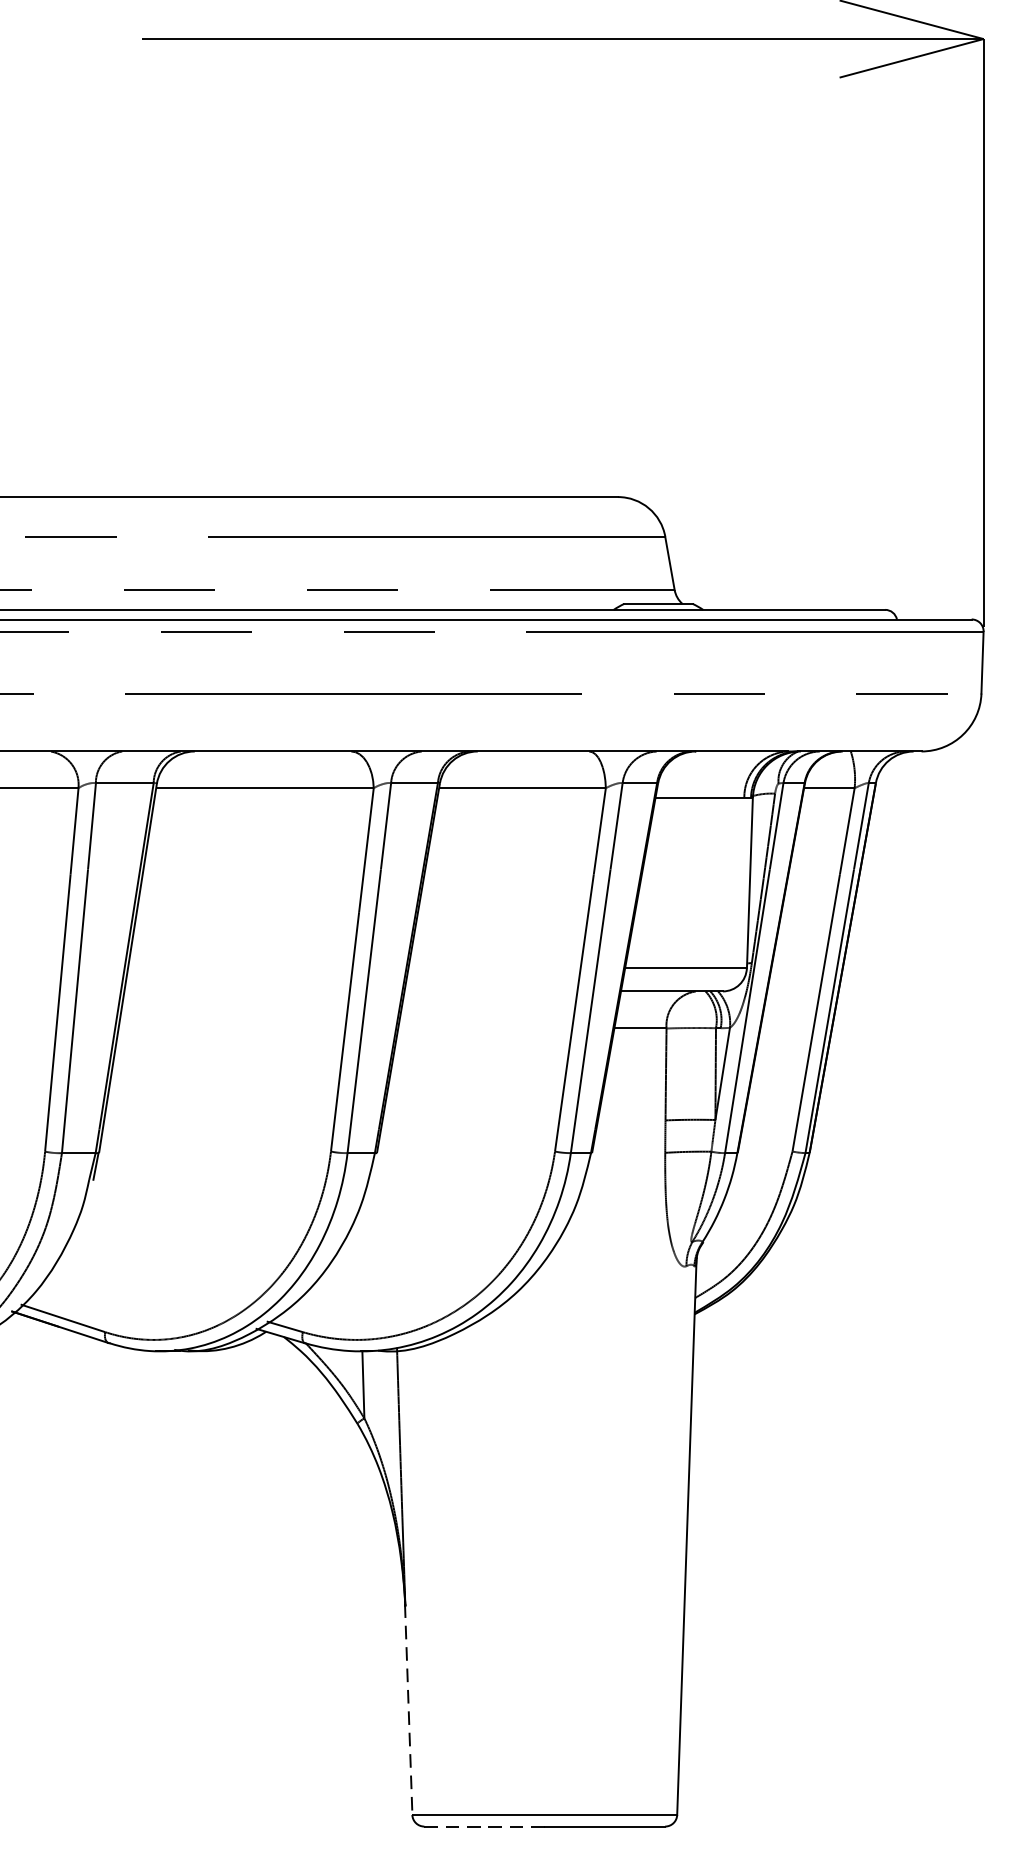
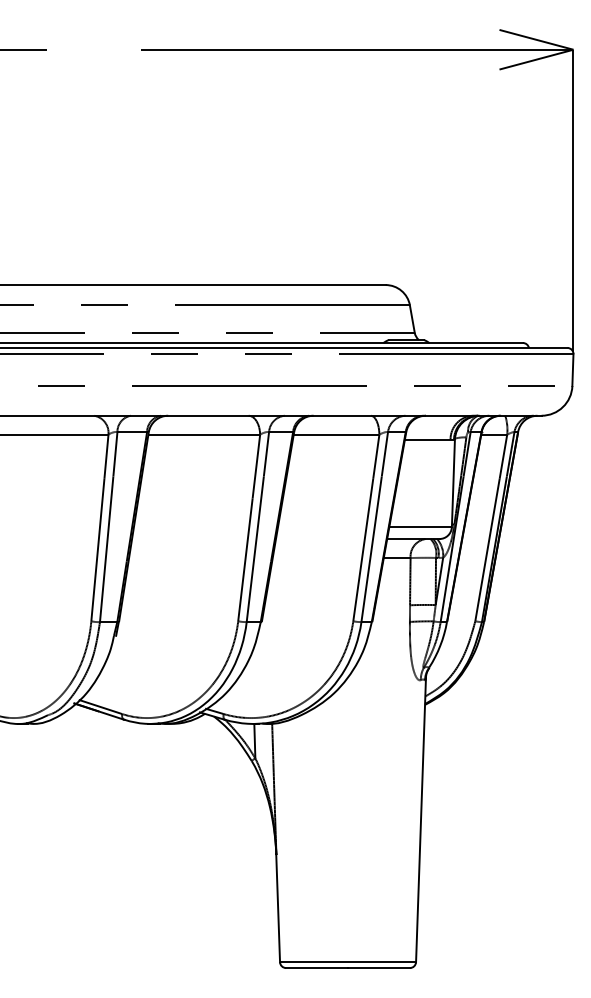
line: (409, 1710) -> (278, 908), dashed -> solid
line: (485, 1827) -> (317, 968), dashed -> solid

